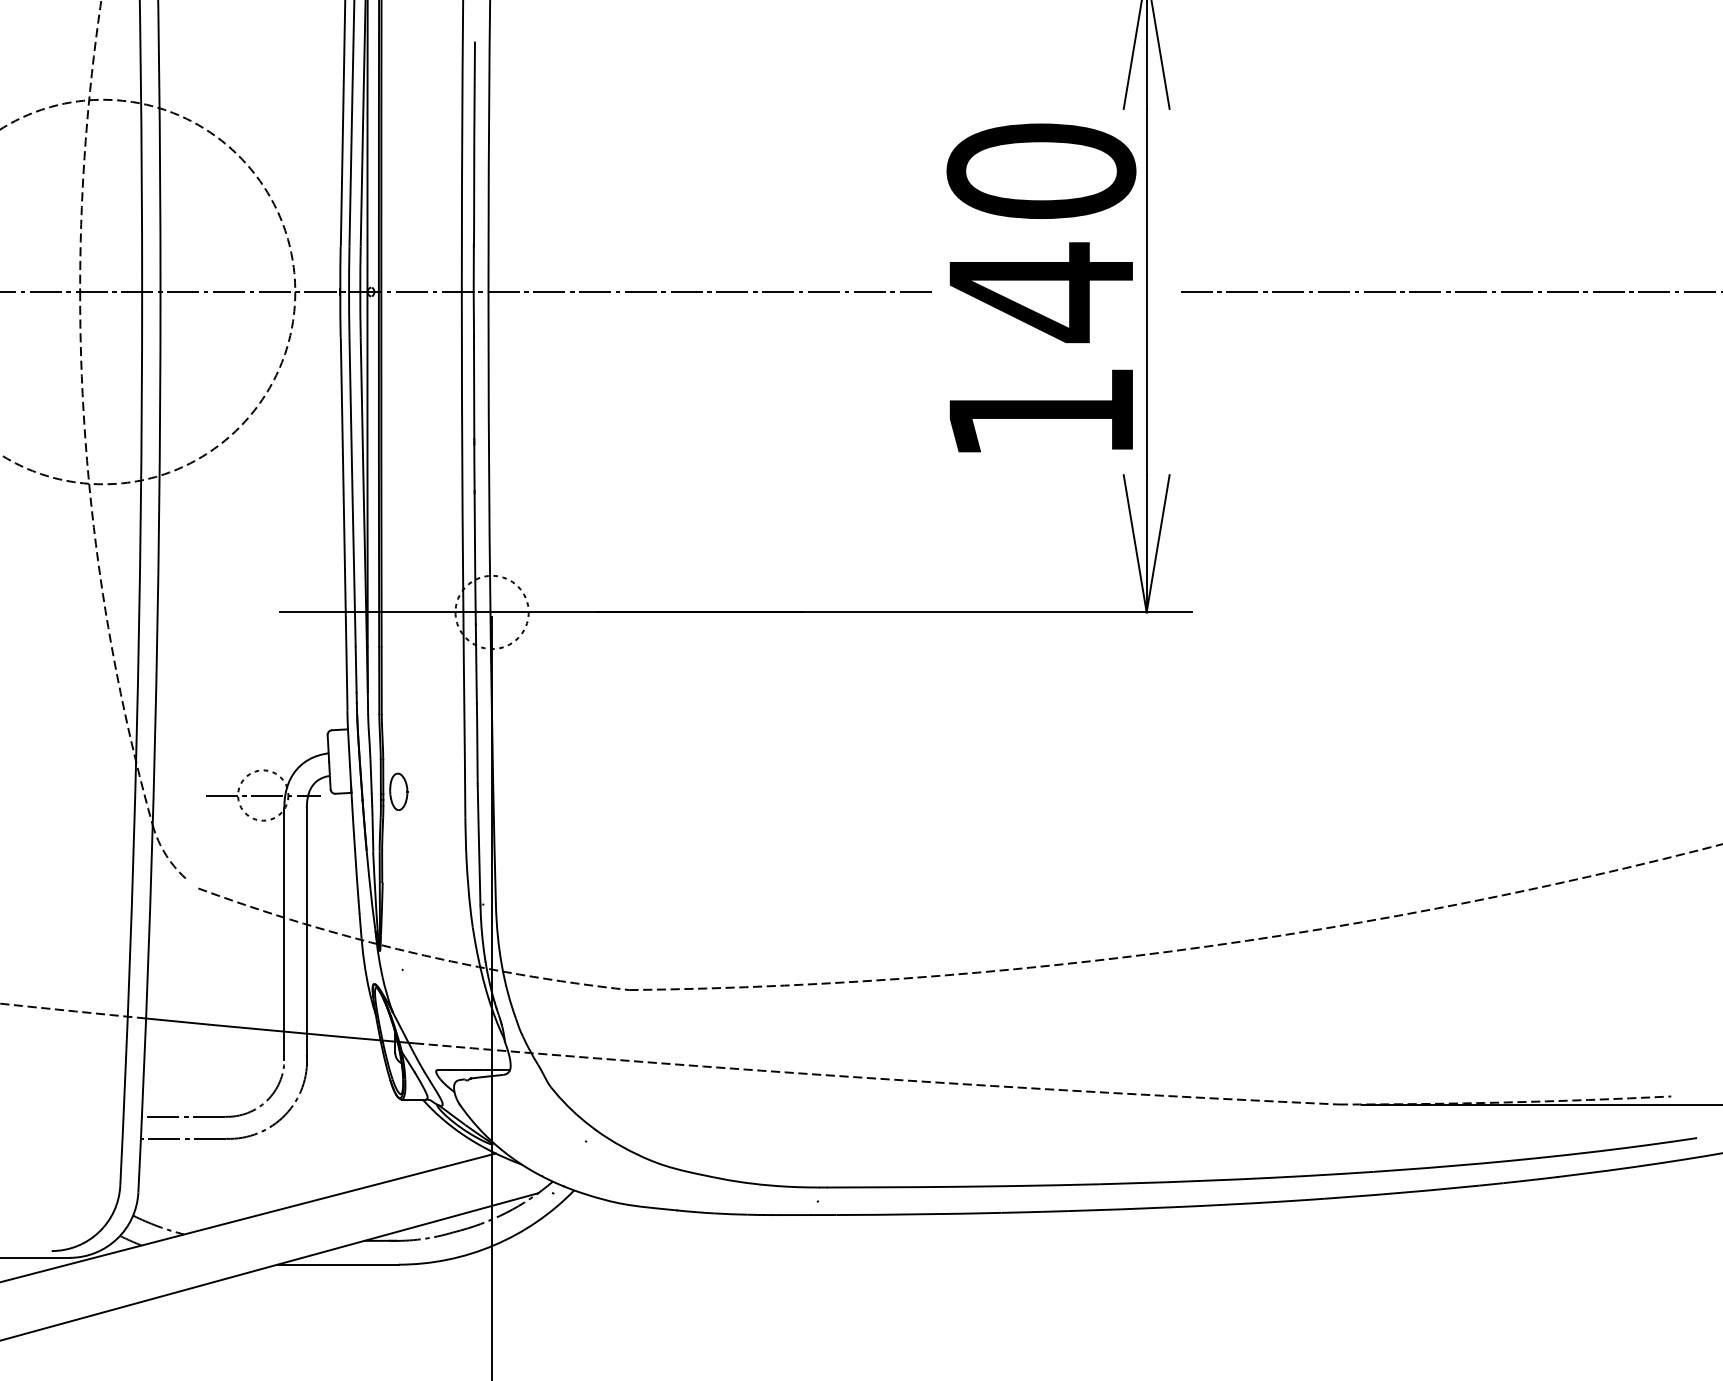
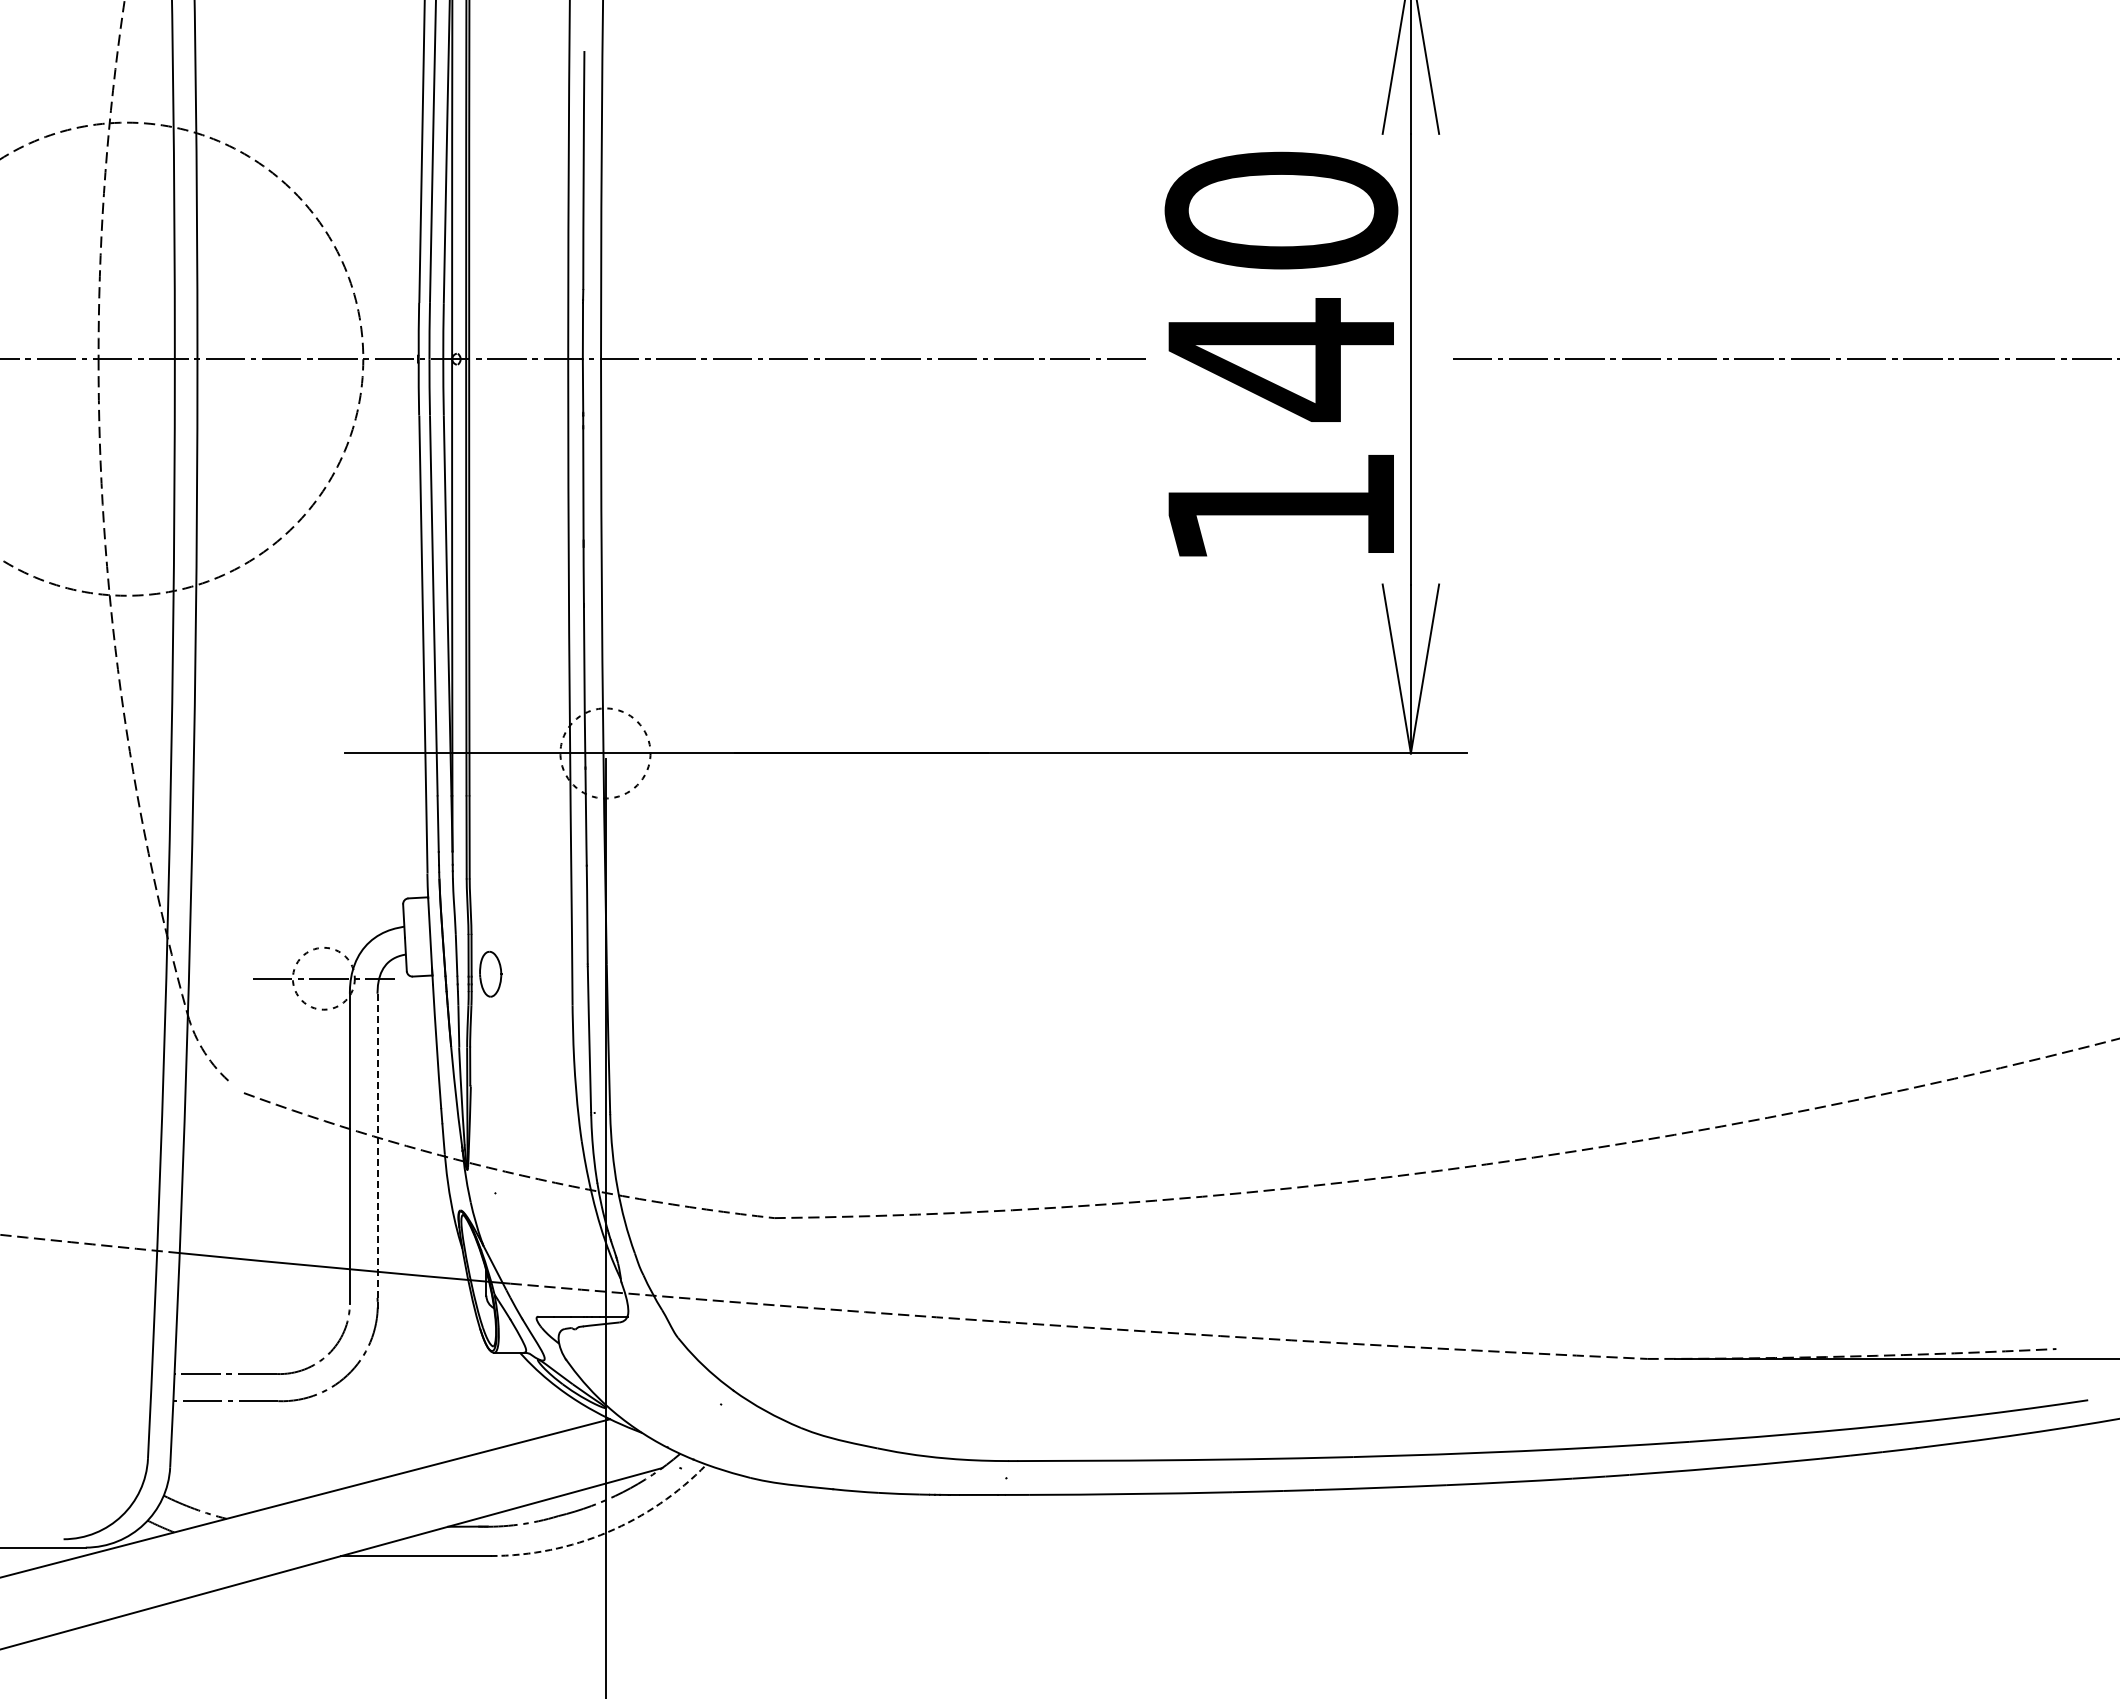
line: (306, 936) -> (377, 1152), solid -> dashed
arc: (493, 1245) -> (607, 1532), solid -> dashed

